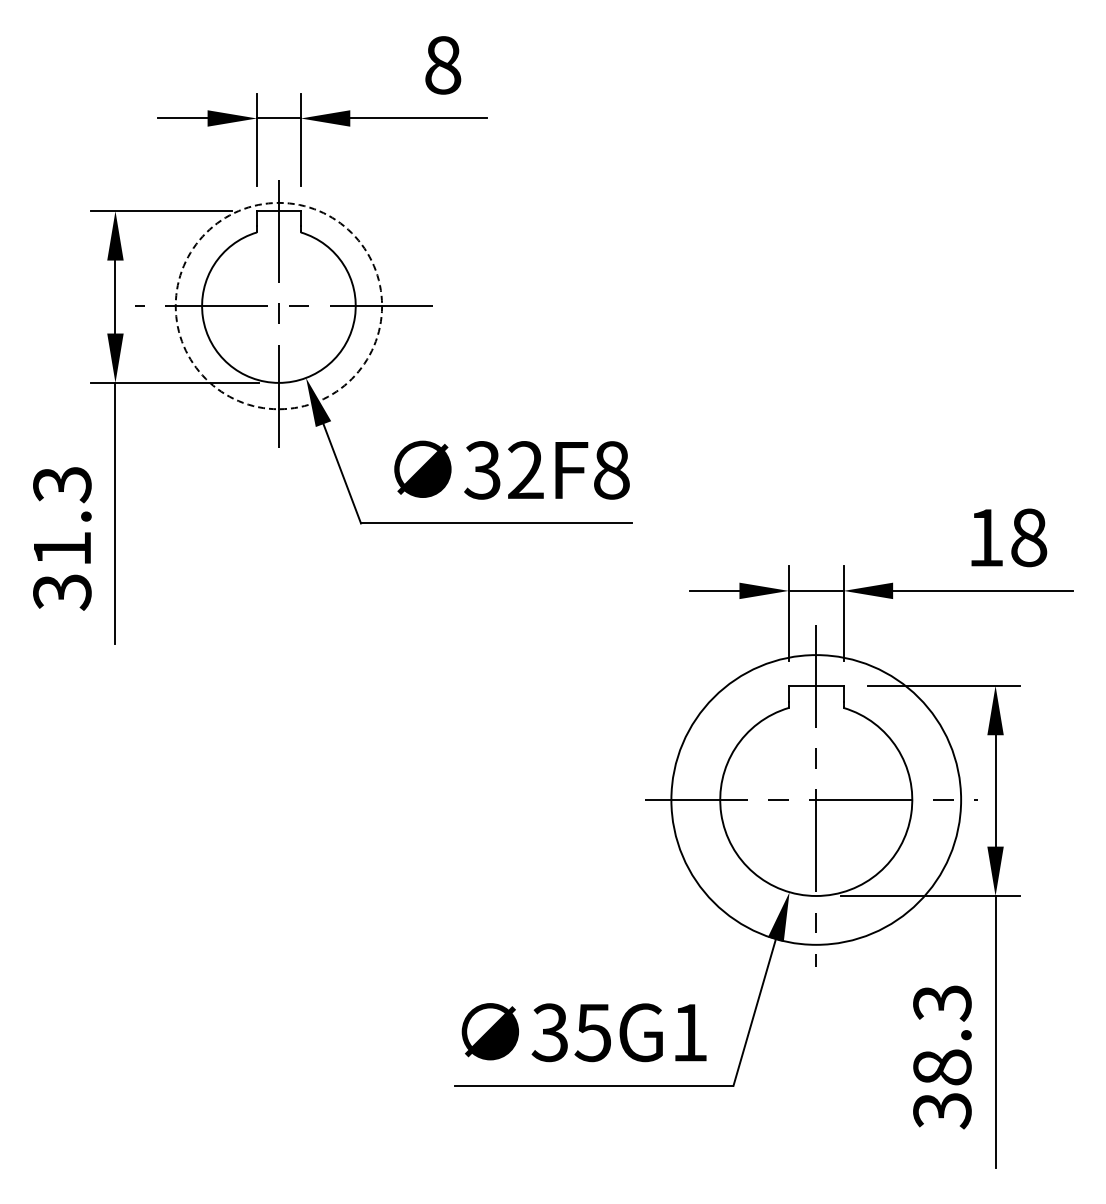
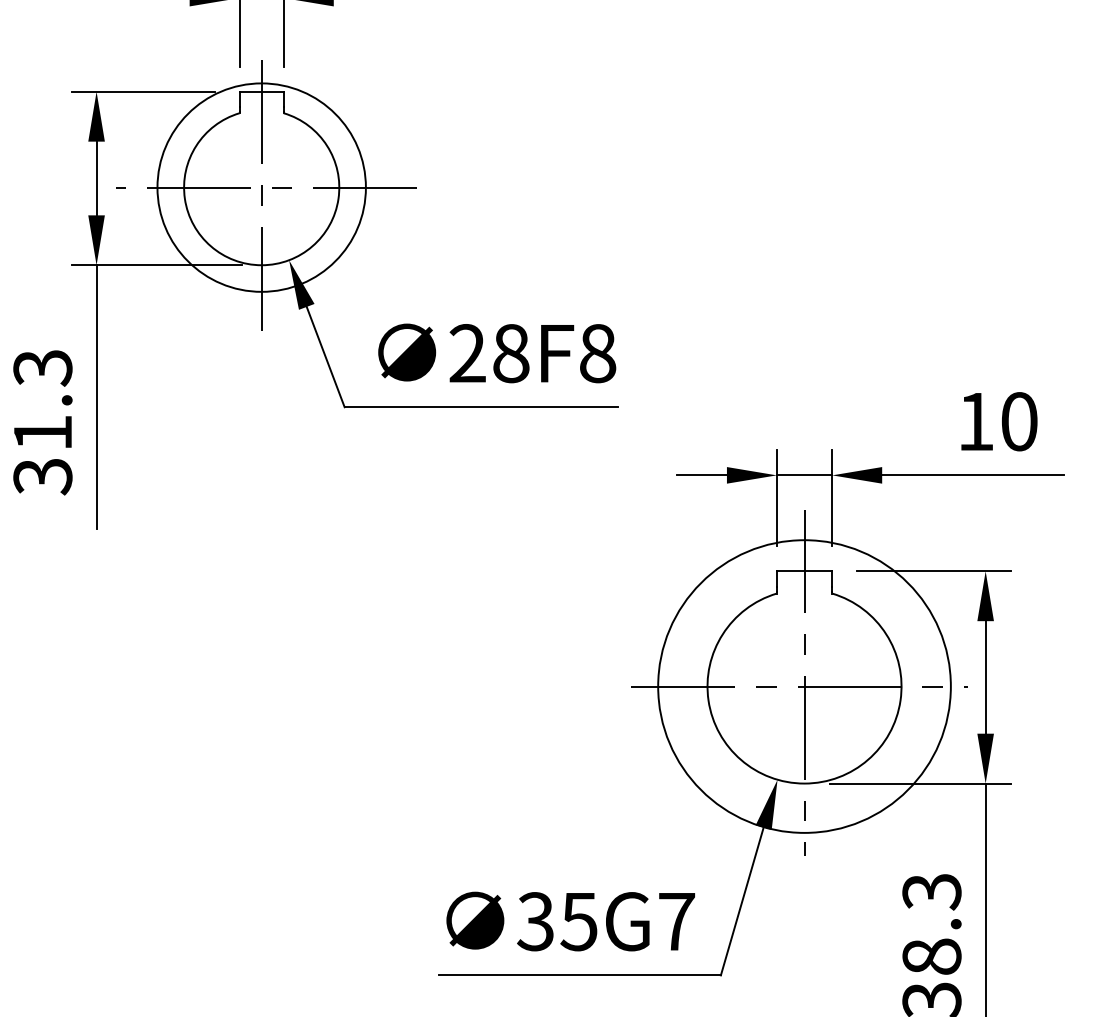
circle: (278, 305) -> (261, 187), dashed -> solid
text: (504, 470) -> (489, 353), 32F8 -> 28F8
text: (1029, 537) -> (1019, 421), 18 -> 10
text: (689, 1032) -> (676, 921), 35G1 -> 35G7

